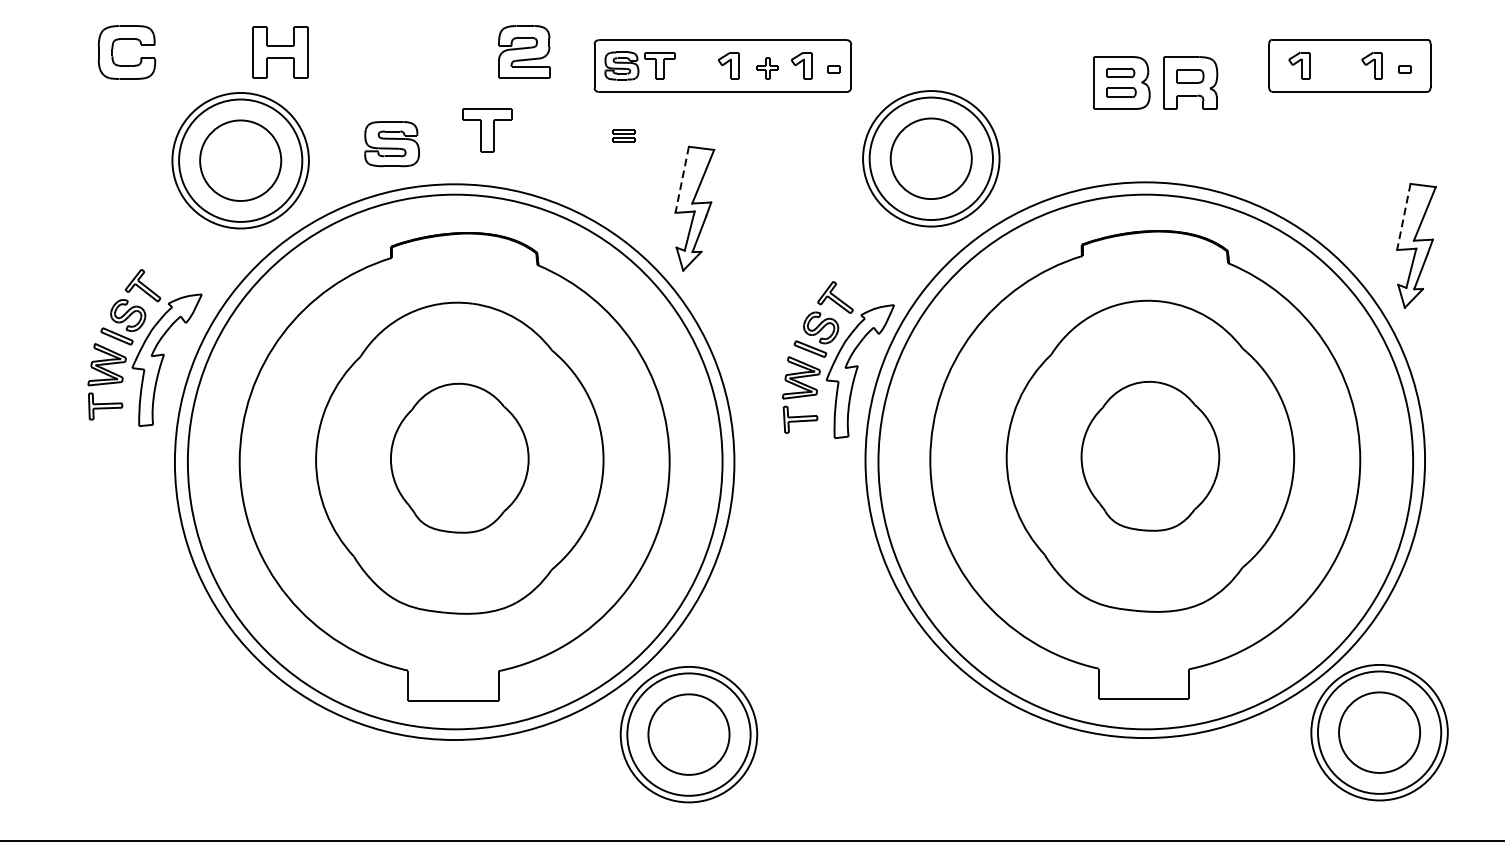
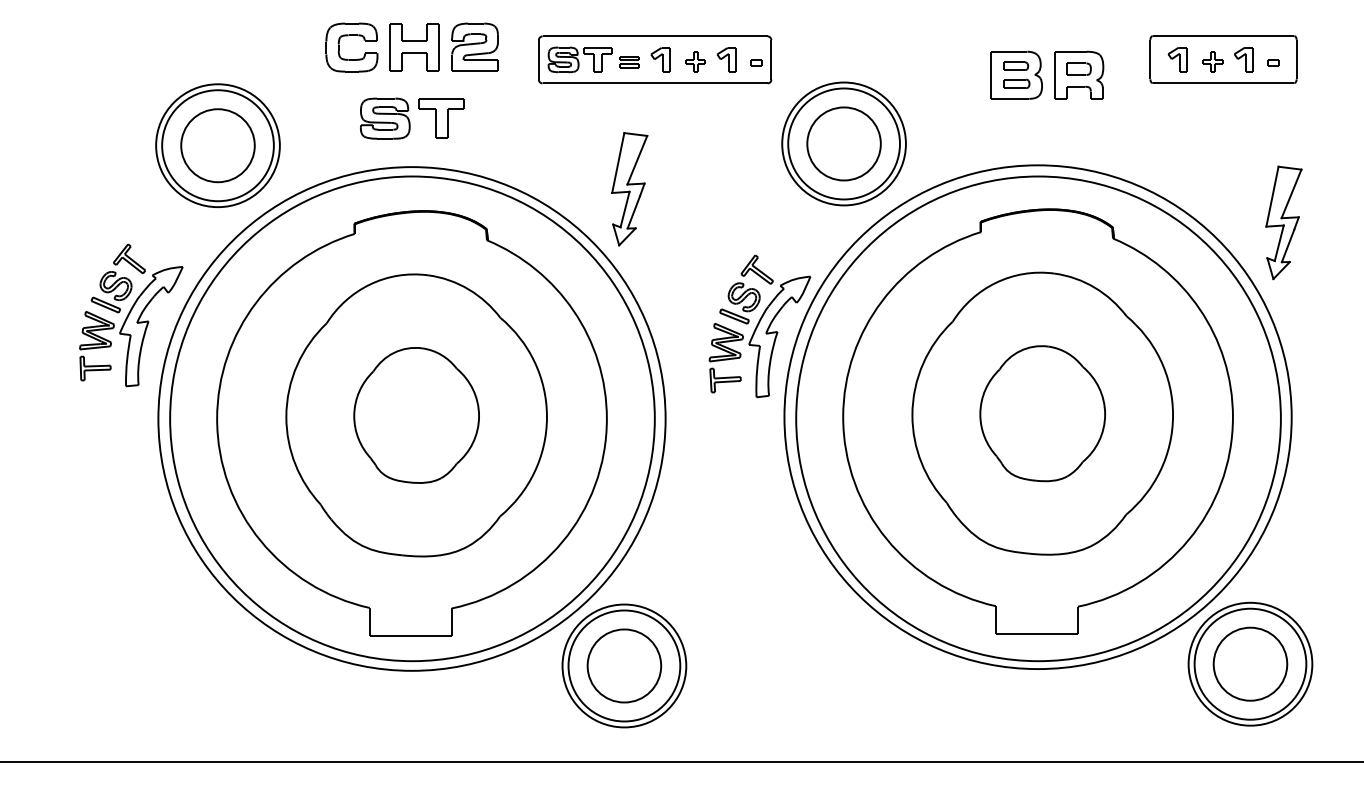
part: (123, 40) -> (348, 36), moved
part: (280, 52) -> (414, 47), moved
part: (1337, 67) -> (1212, 61), added
part: (623, 136) -> (629, 62), moved
part: (392, 143) -> (385, 118), moved
line: (682, 180) -> (618, 163), dashed -> solid
line: (1403, 216) -> (1272, 196), dashed -> solid

